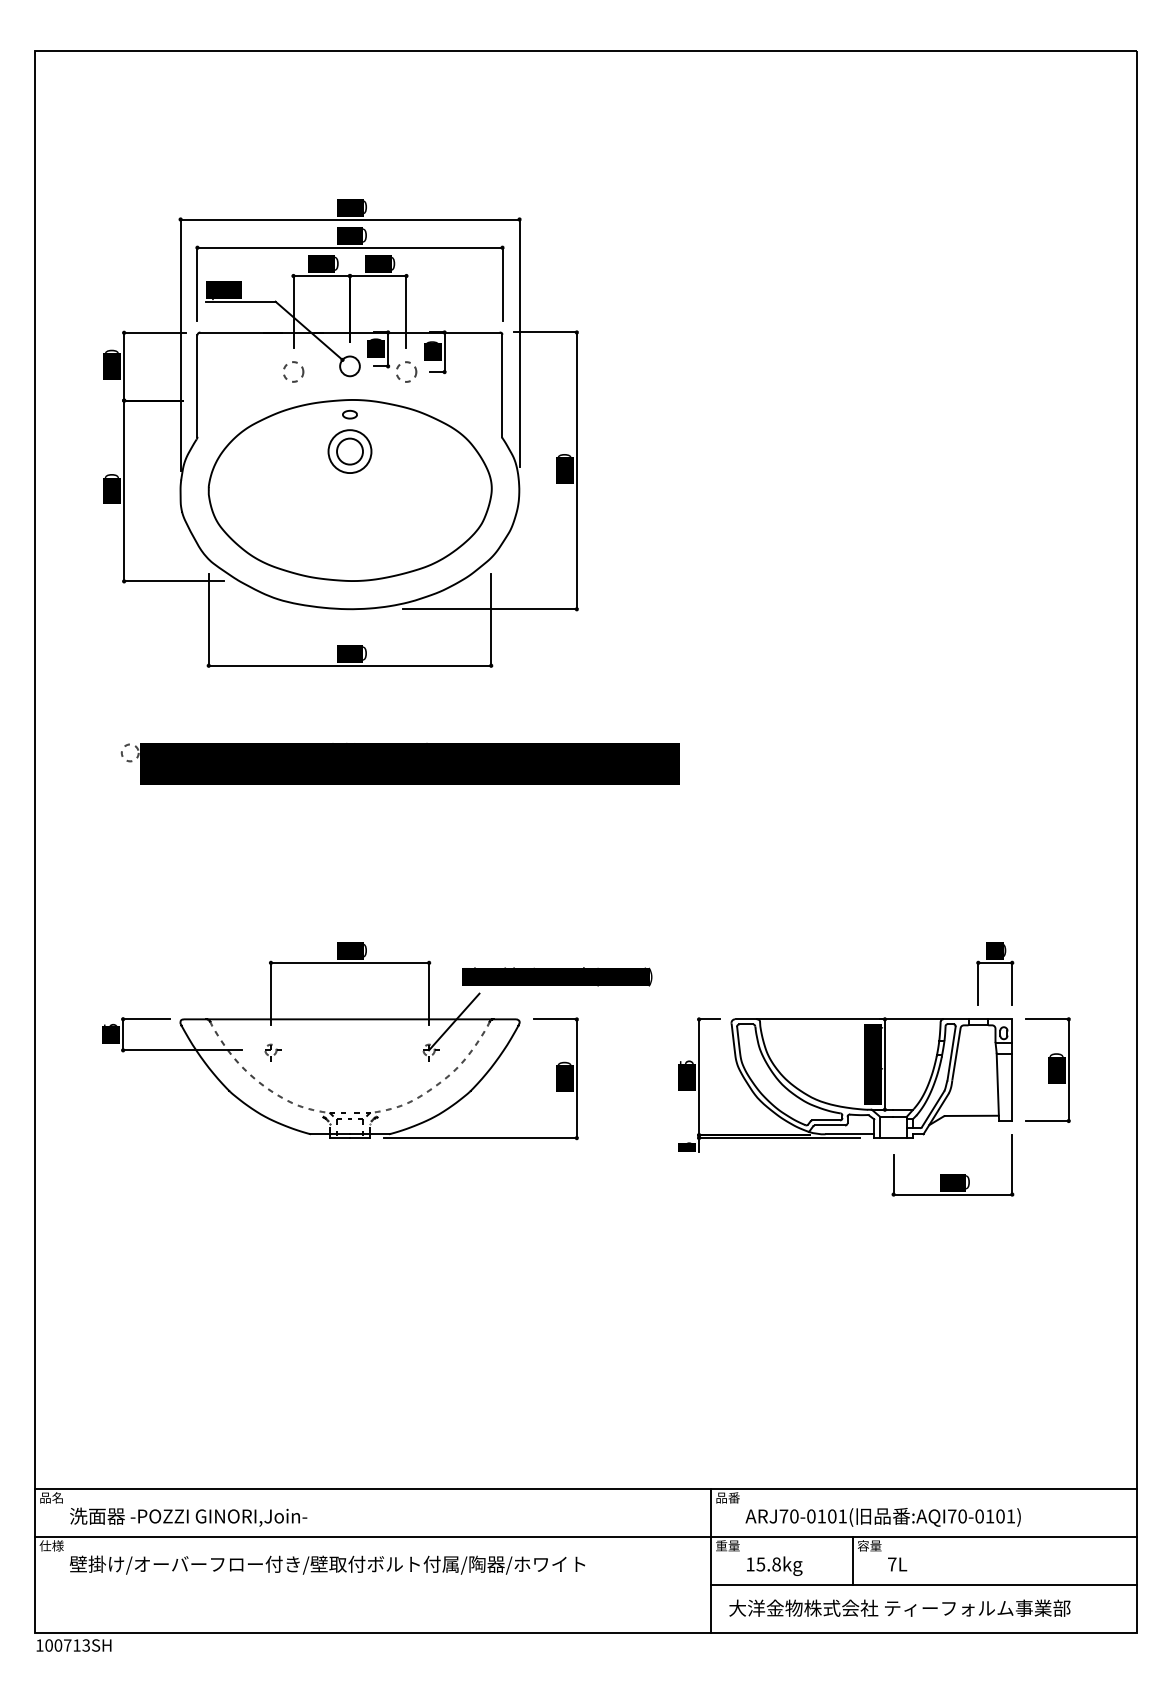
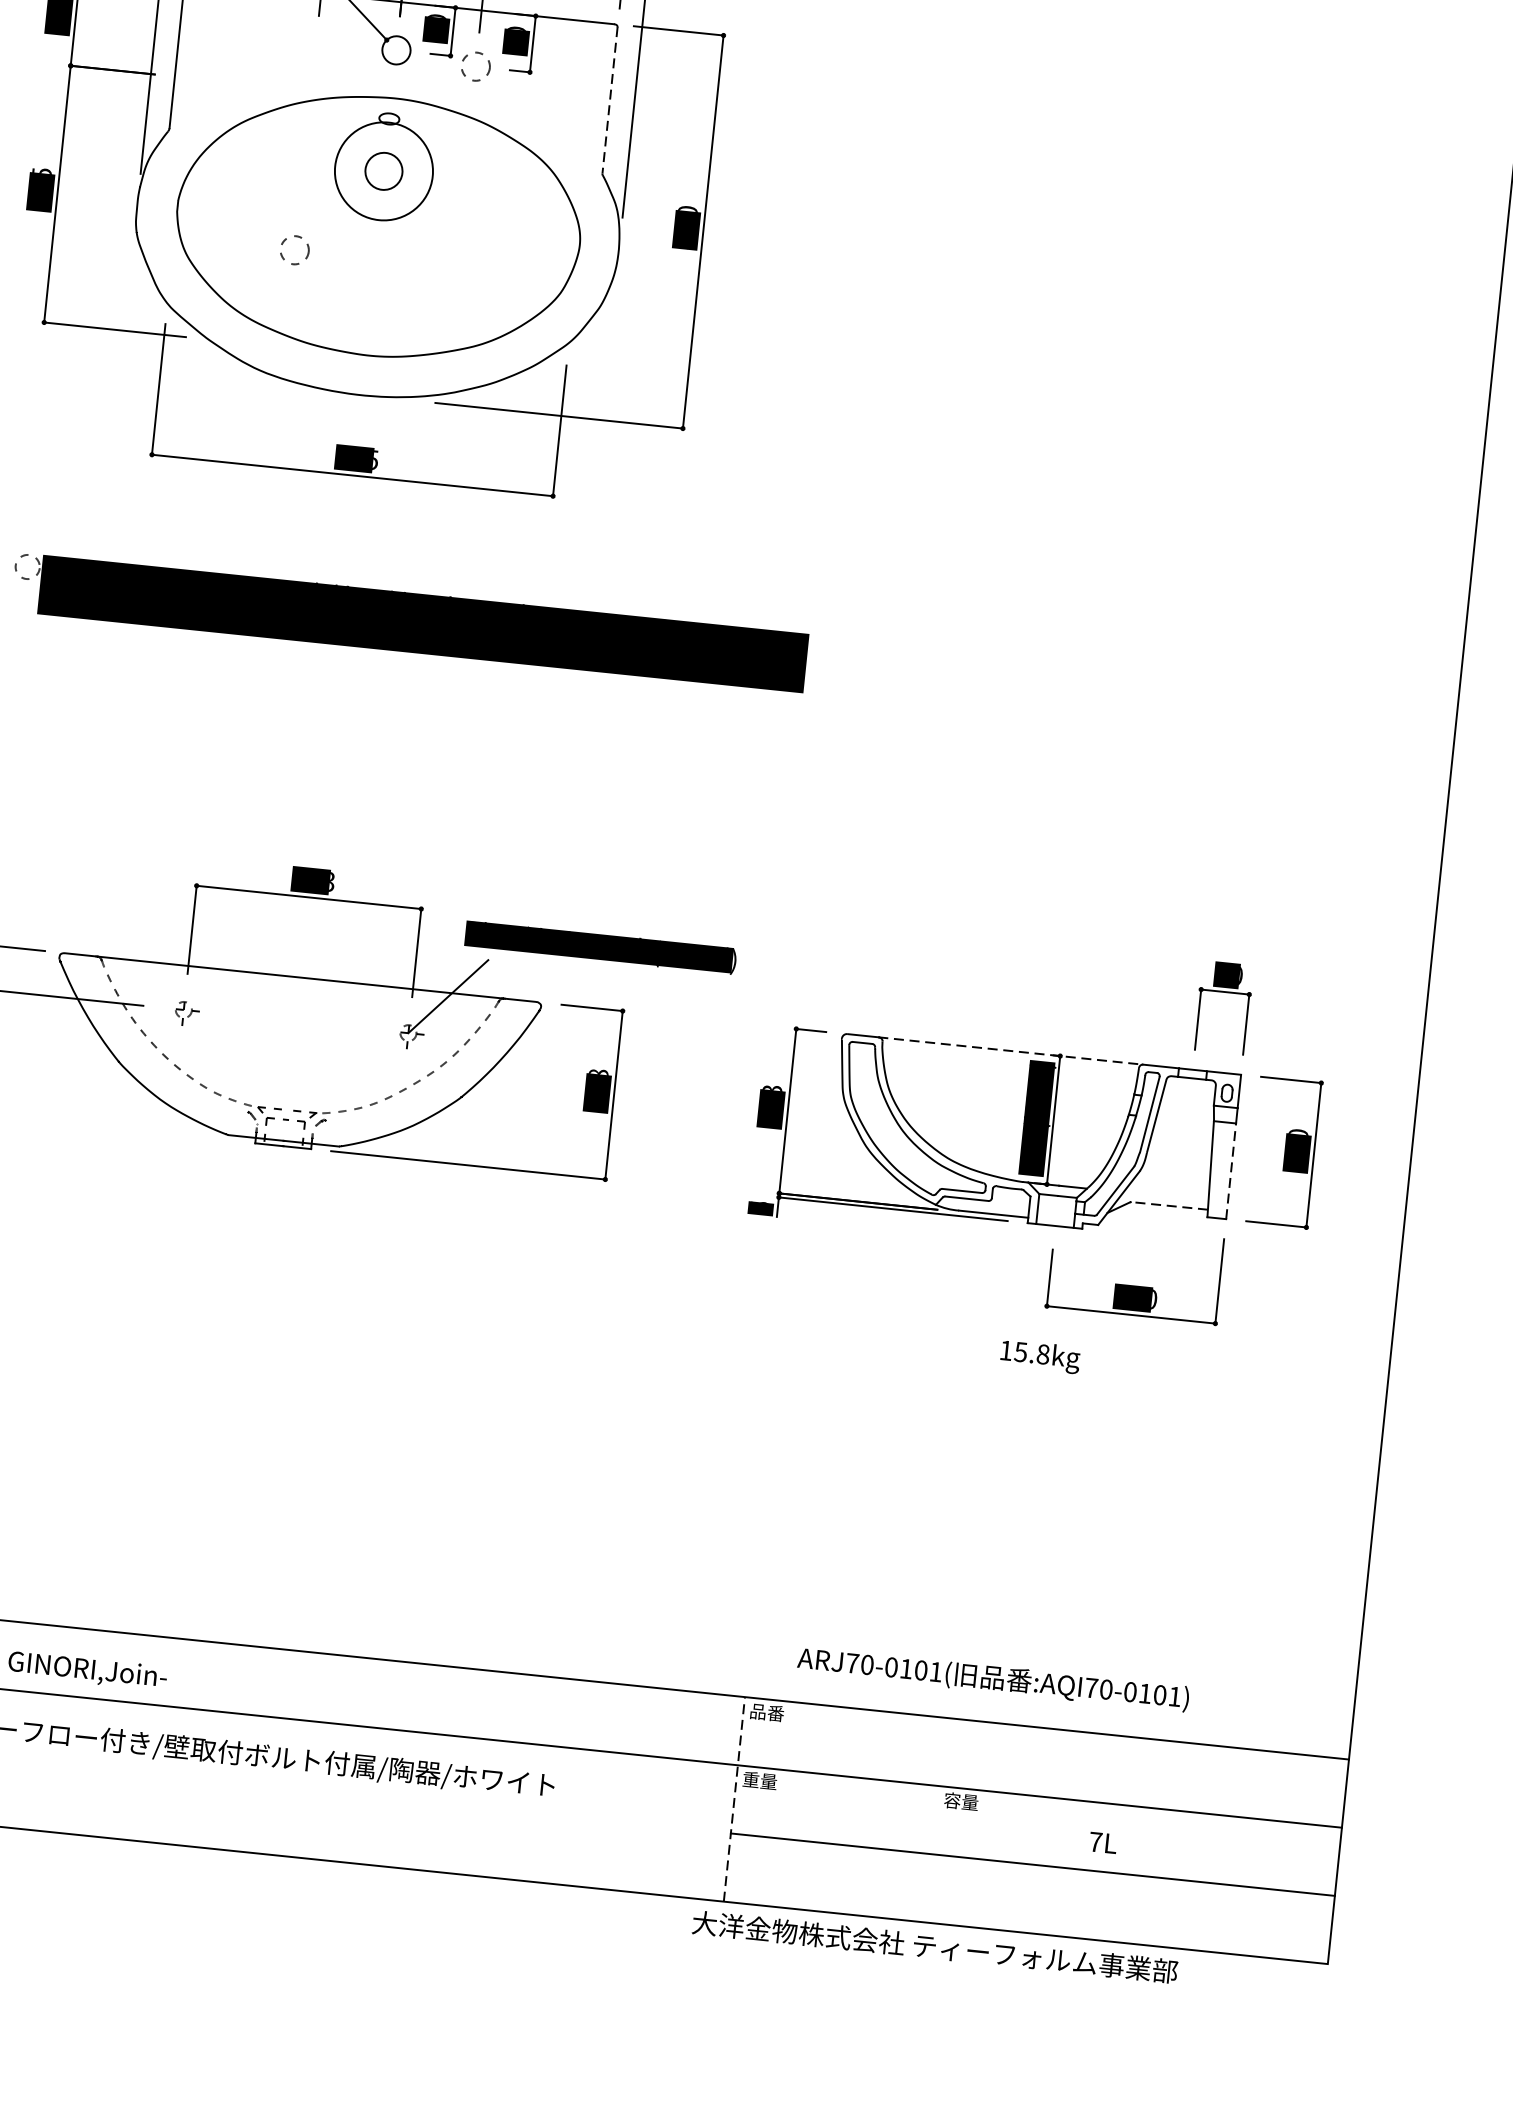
circle: (293, 371) -> (294, 249), moved
line: (502, 385) -> (610, 99), solid -> dashed
circle: (349, 451) -> (383, 171), size x1.6
text: (110, 475) -> (40, 170), 320 -> 395
text: (364, 652) -> (375, 458), 500 -> 505
text: (365, 950) -> (332, 882), 280 -> 253
line: (850, 1019) -> (1011, 1051), solid -> dashed
text: (686, 1061) -> (772, 1086), 205 -> 173
text: (564, 1062) -> (598, 1070), 210 -> 218
line: (1012, 1087) -> (1231, 1171), solid -> dashed
line: (971, 1115) -> (1169, 1205), solid -> dashed
text: (882, 1517) -> (992, 1679), moved
line: (711, 1560) -> (734, 1799), solid -> dashed
line: (853, 1560) -> (936, 1819), removed
text: (897, 1564) -> (1103, 1842), moved
text: (774, 1565) -> (1040, 1355), moved
text: (899, 1607) -> (934, 1946), moved

